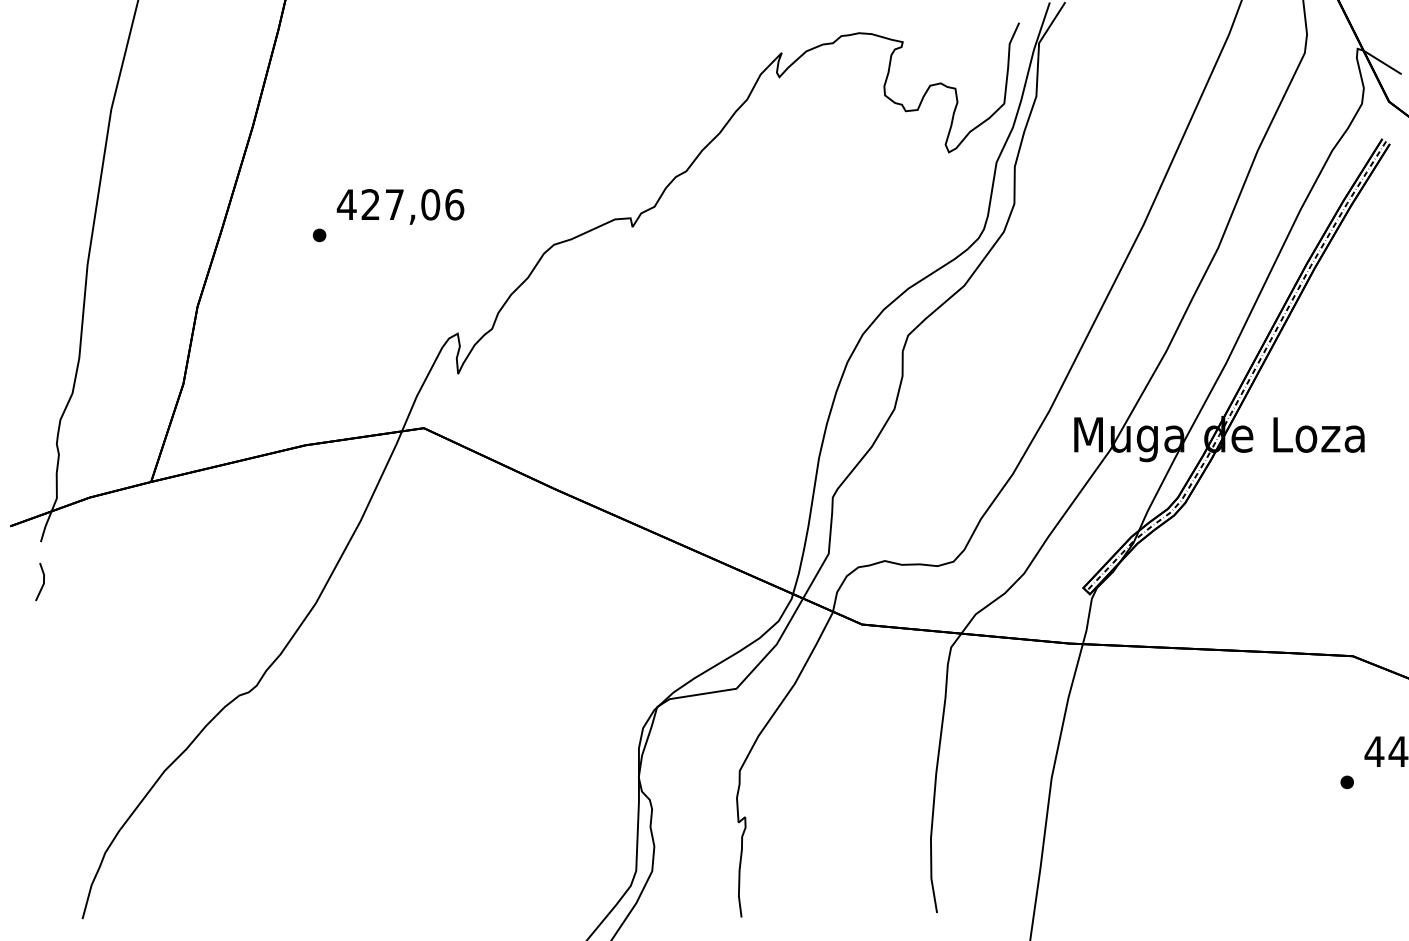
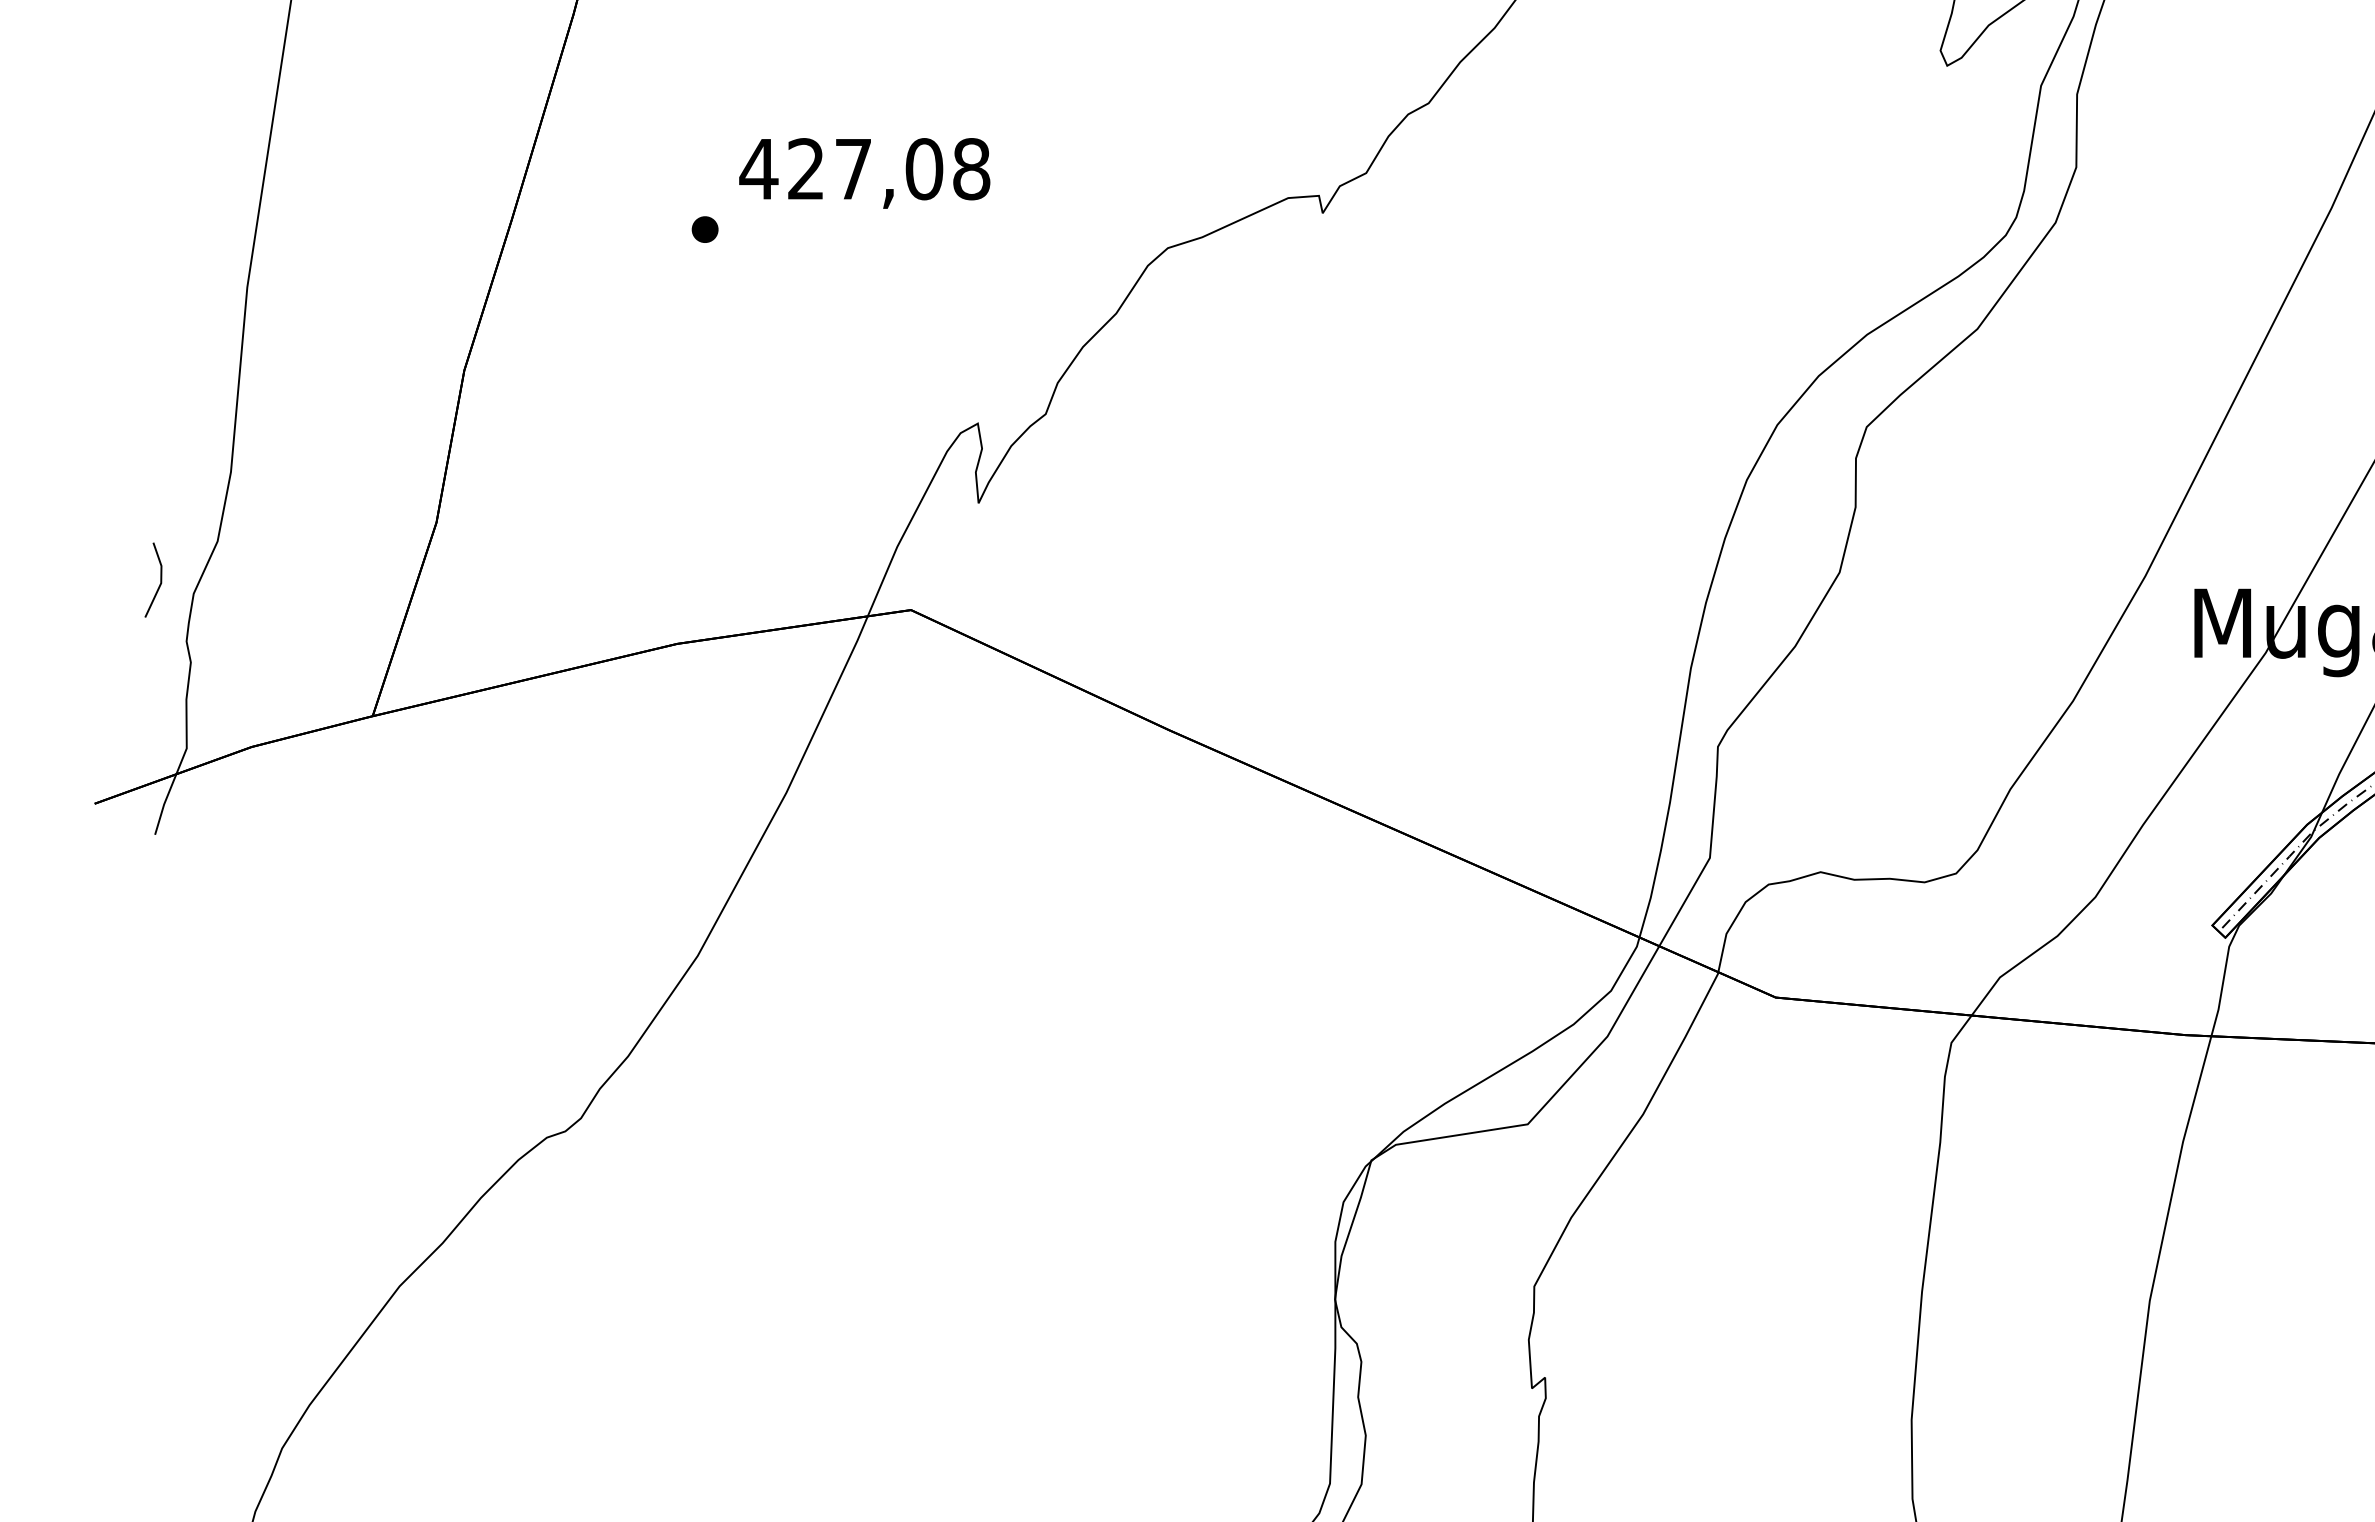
text: (454, 204) -> (971, 168), 427,06 -> 427,08
line: (42, 584) -> (158, 585), moved

